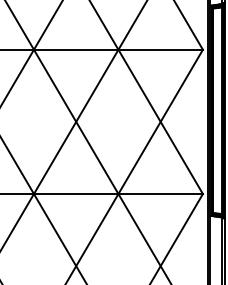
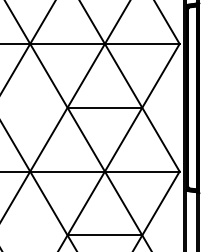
line: (117, 121) -> (104, 107), added
line: (117, 266) -> (104, 235), added

